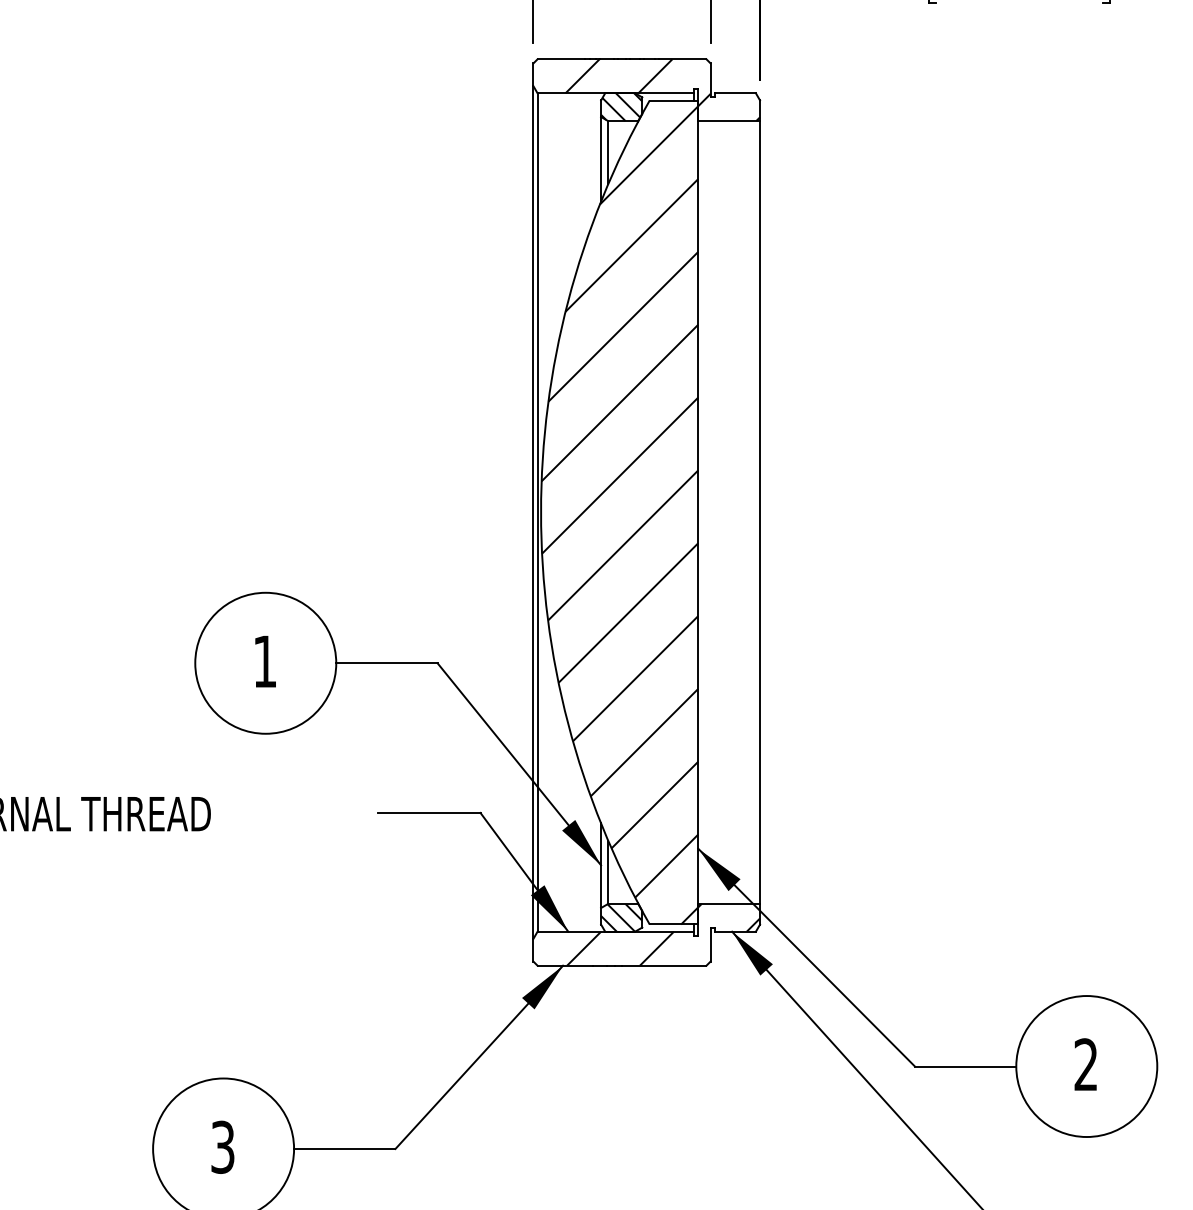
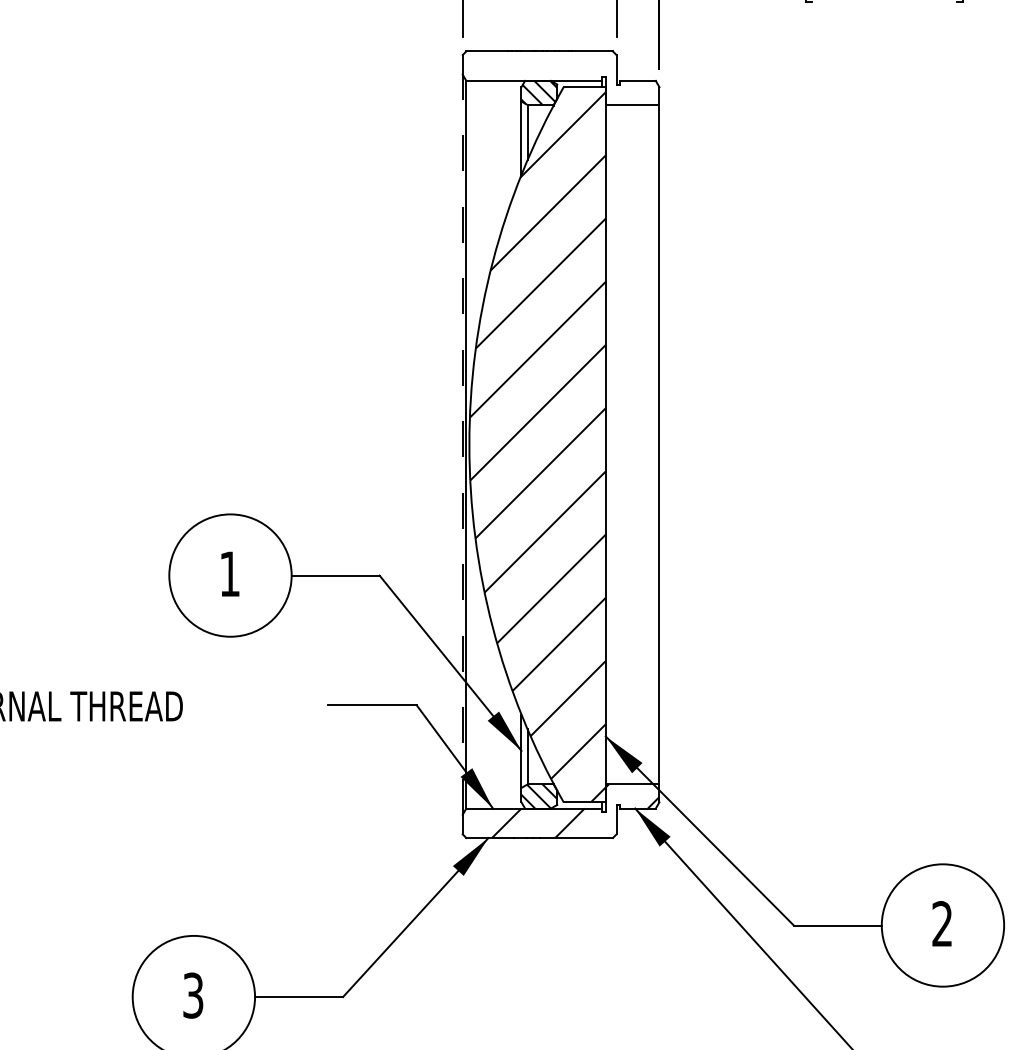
hatch: (662, 90) -> (574, 78), removed
line: (533, 512) -> (462, 444), solid -> dashed

